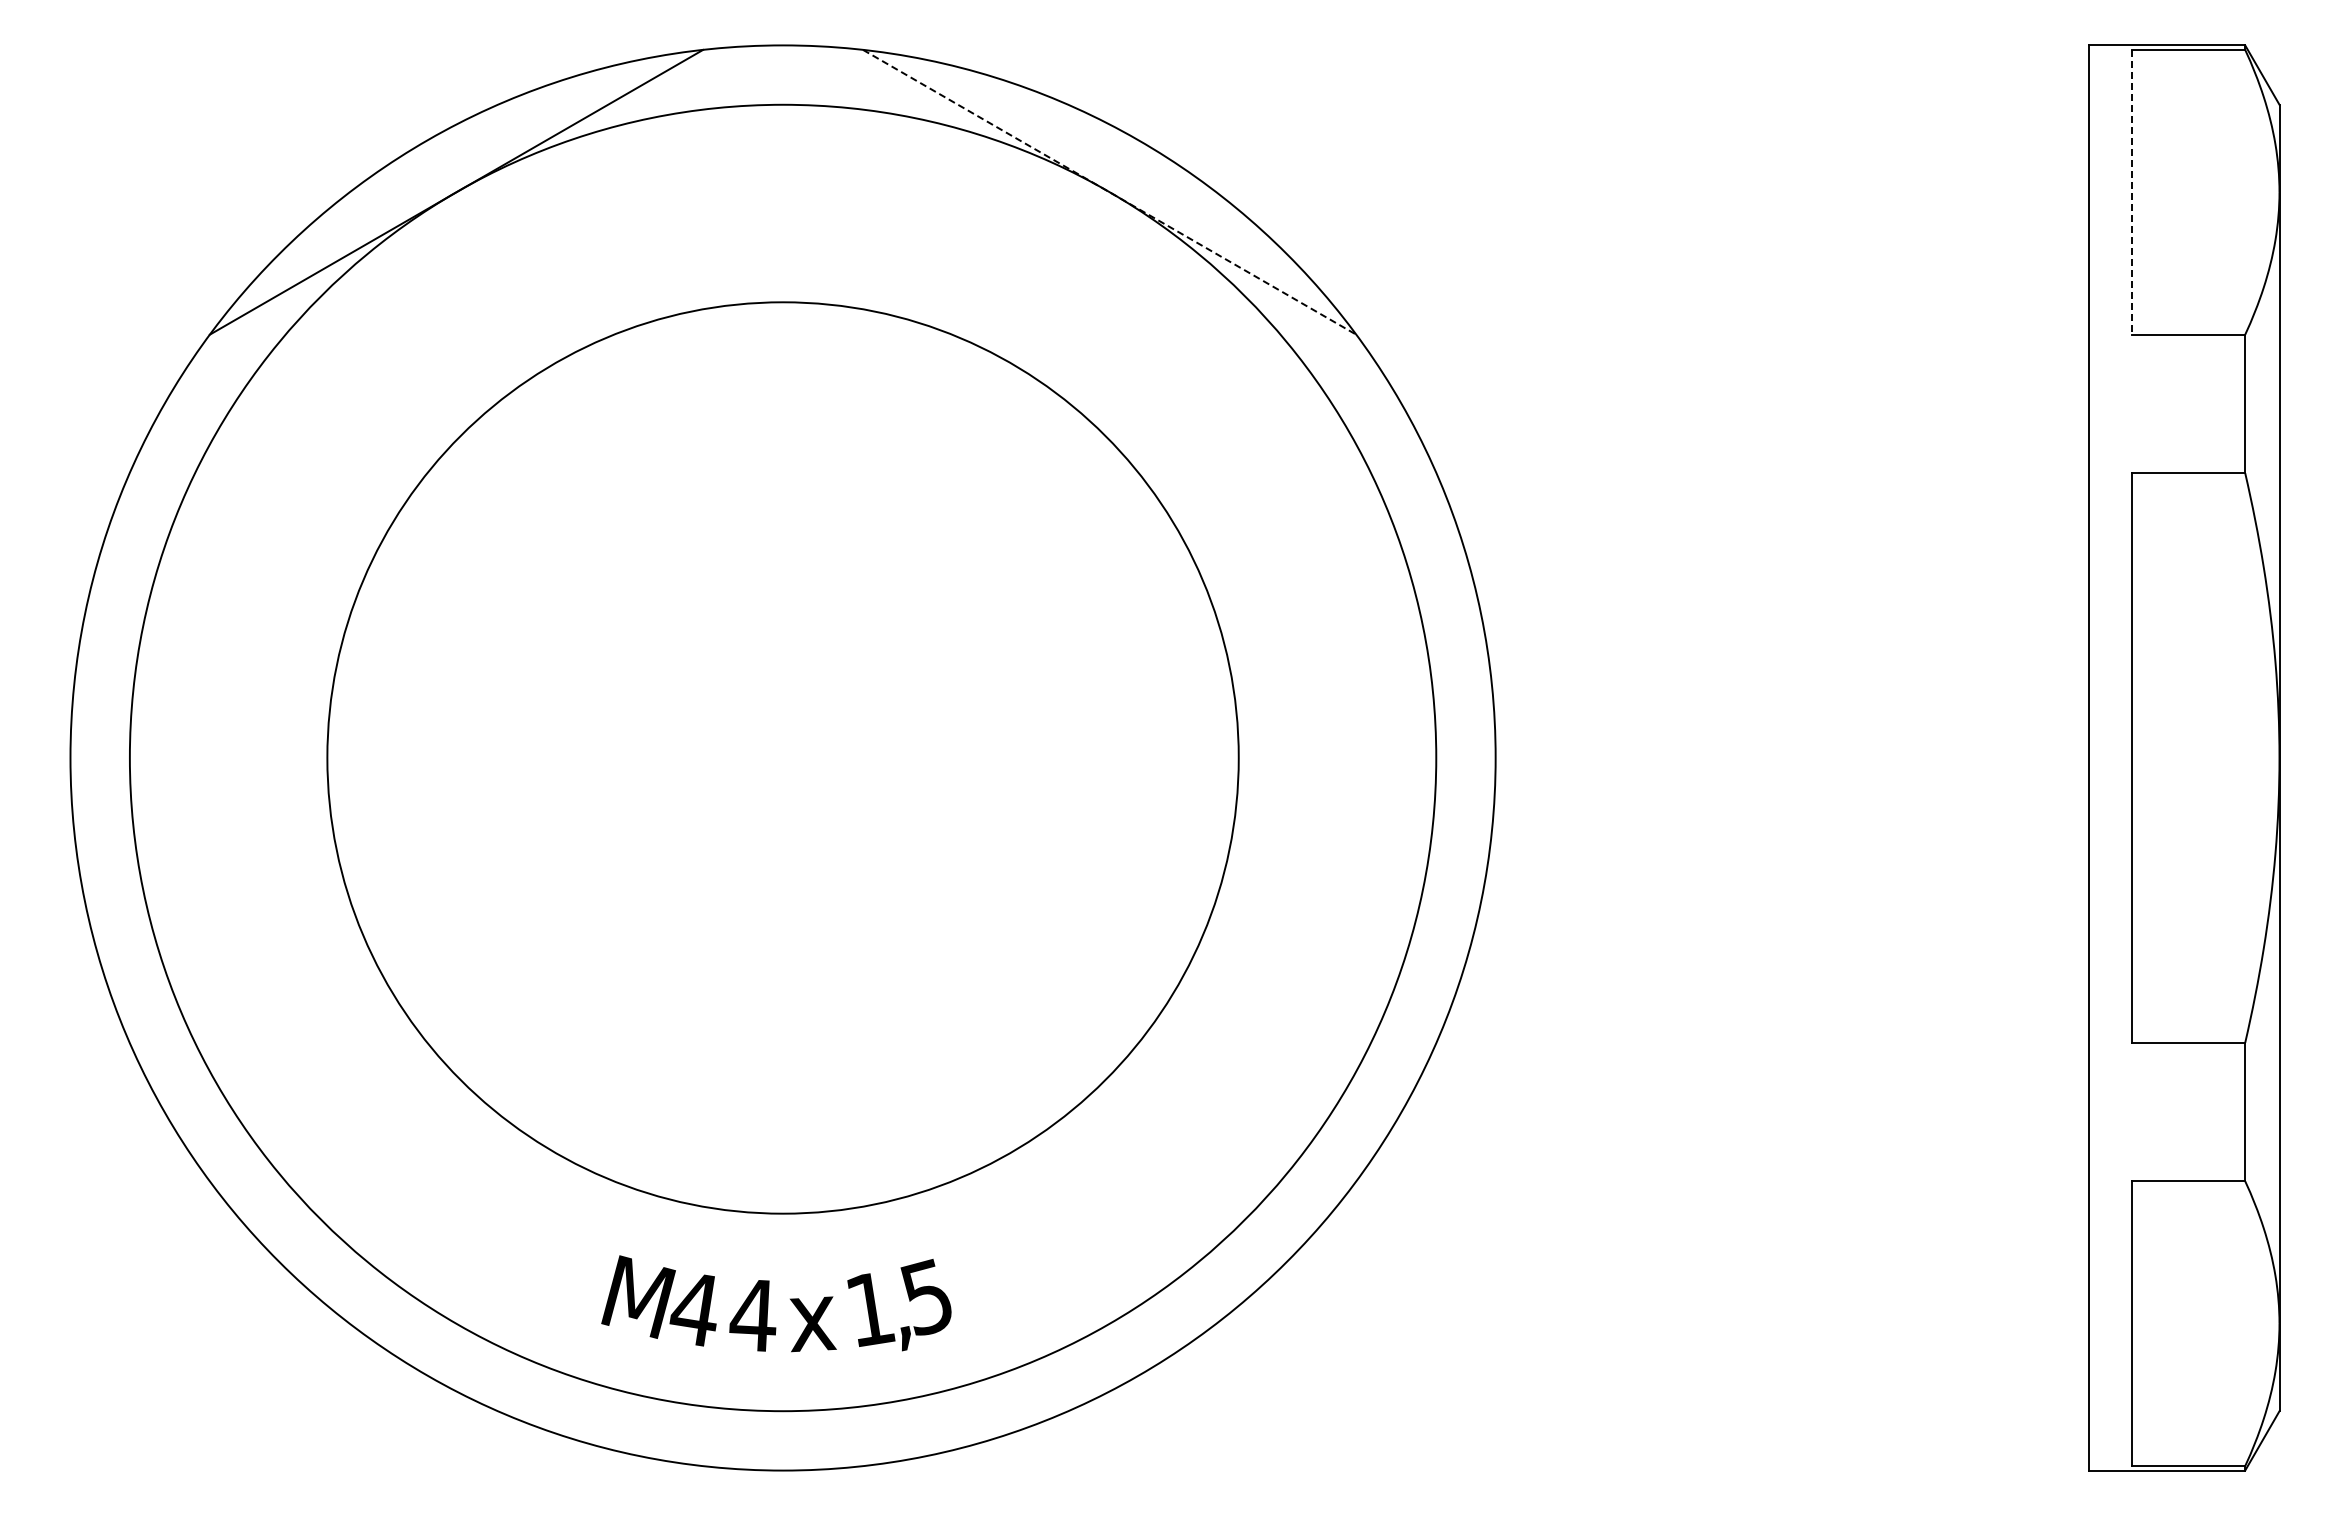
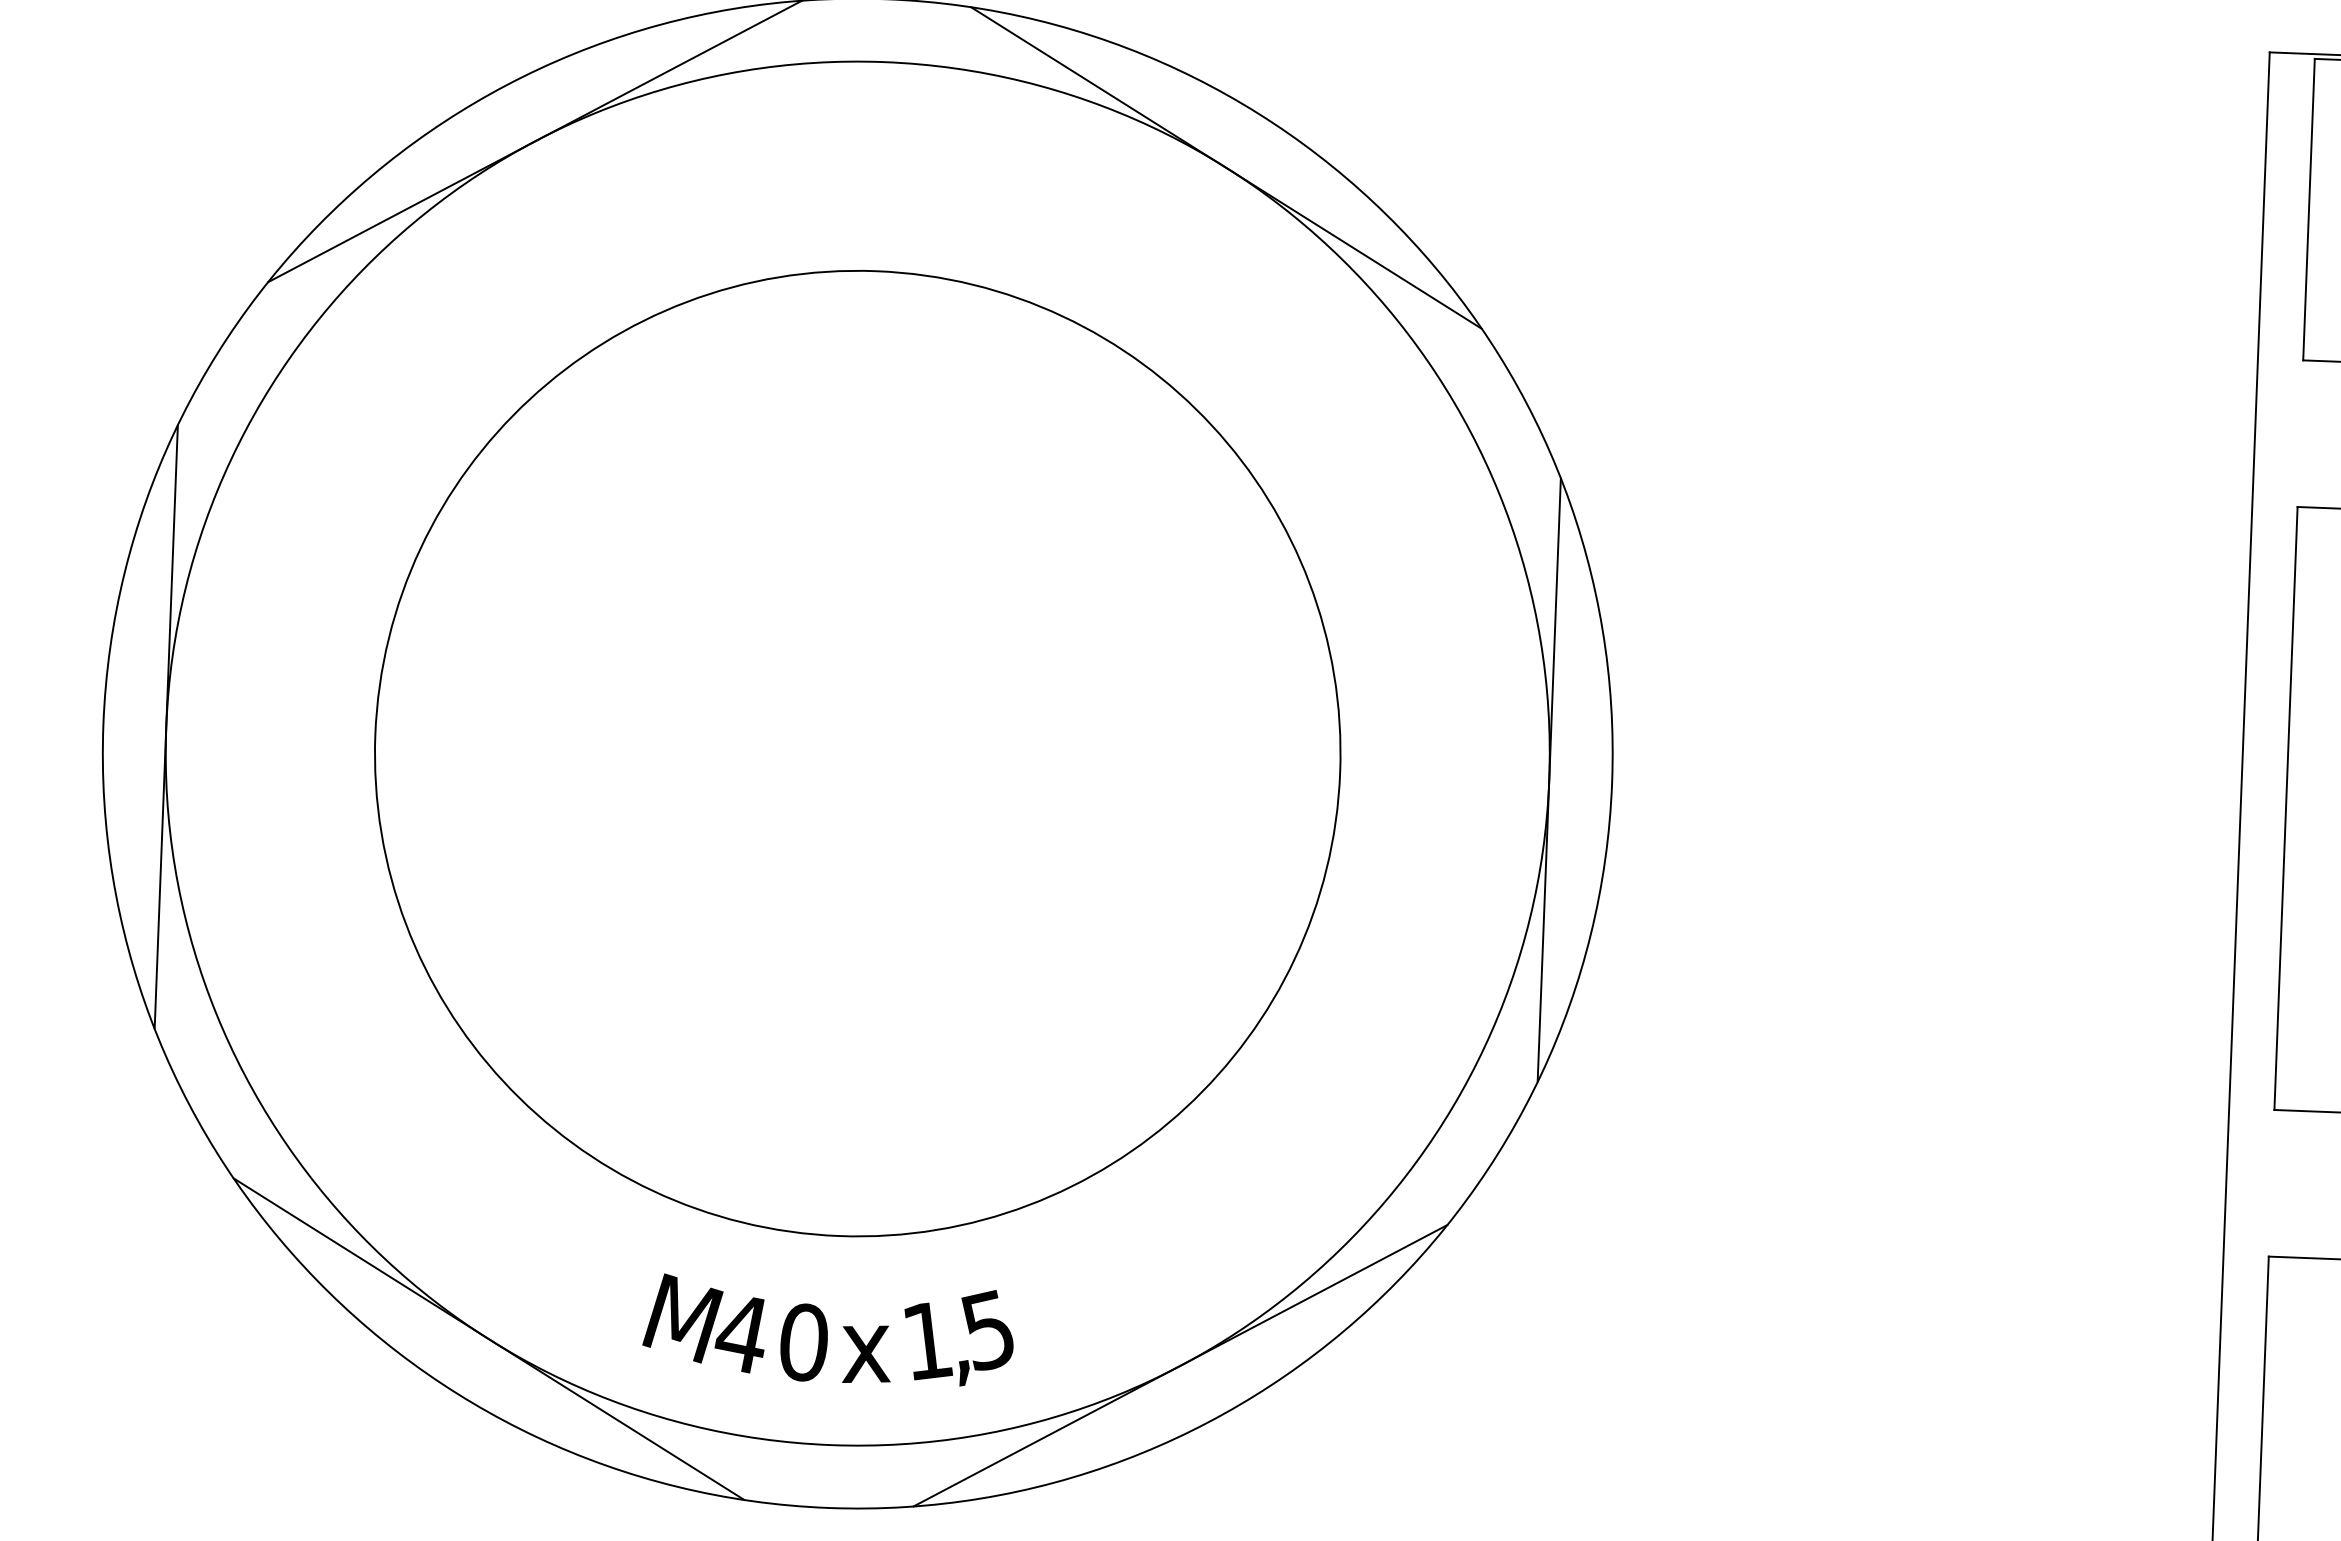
line: (1109, 192) -> (1226, 168), dashed -> solid
line: (2132, 192) -> (2309, 209), dashed -> solid
line: (129, 757) -> (165, 726), added
line: (1436, 757) -> (1549, 779), added
text: (752, 1315) -> (802, 1342), 4 -> 0
line: (456, 1323) -> (489, 1338), added
line: (1109, 1323) -> (1180, 1365), added

